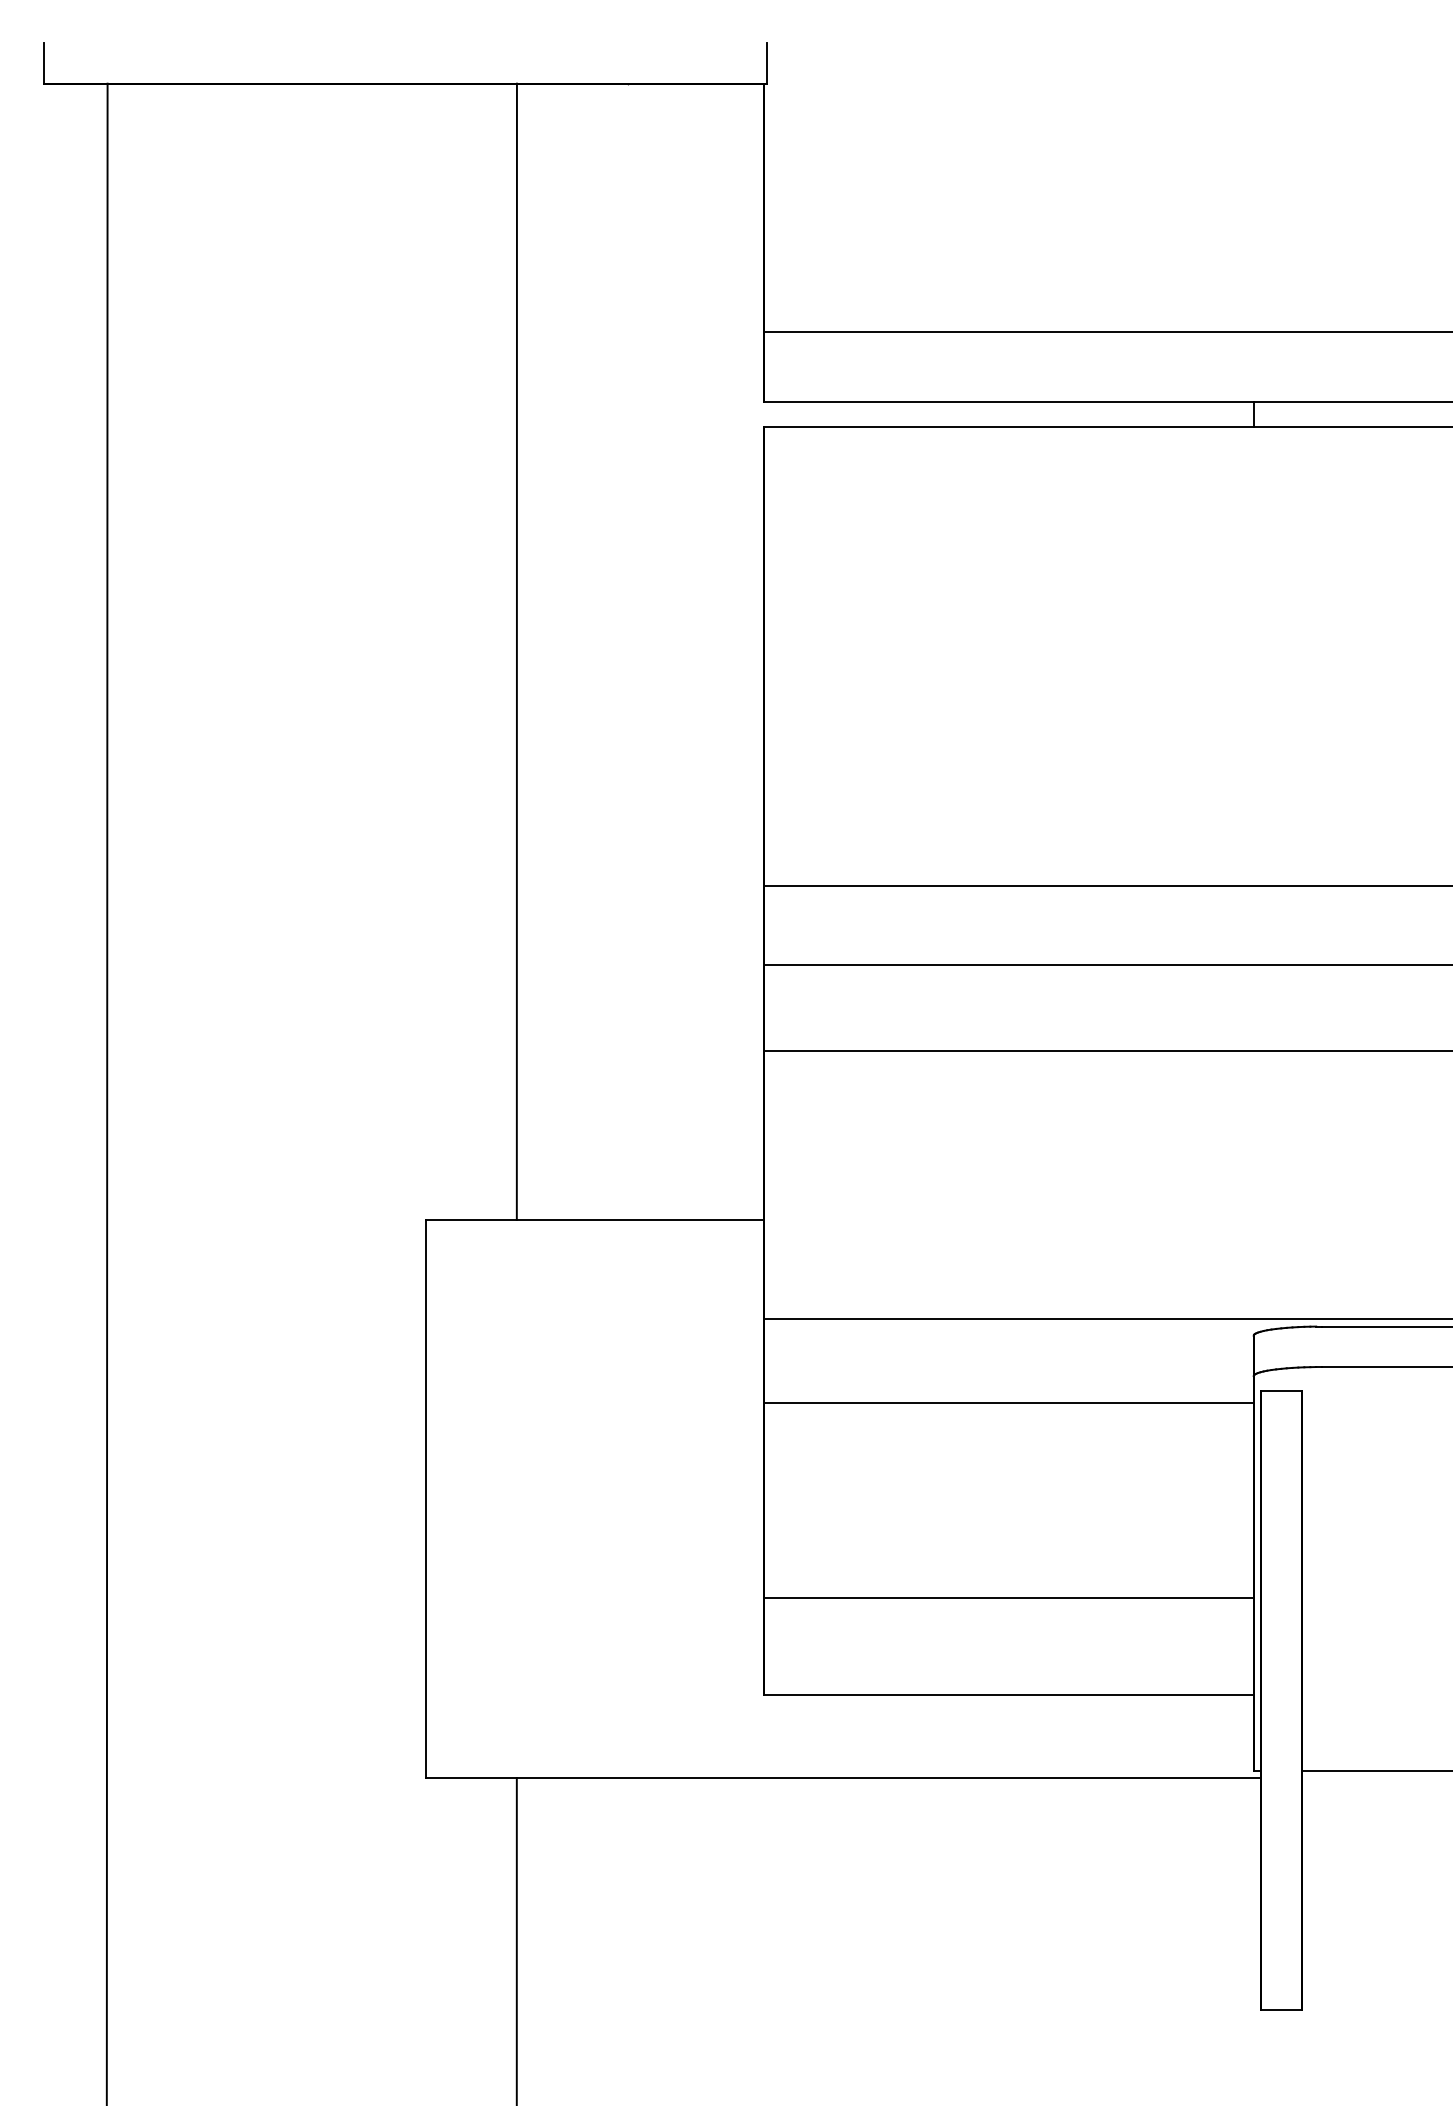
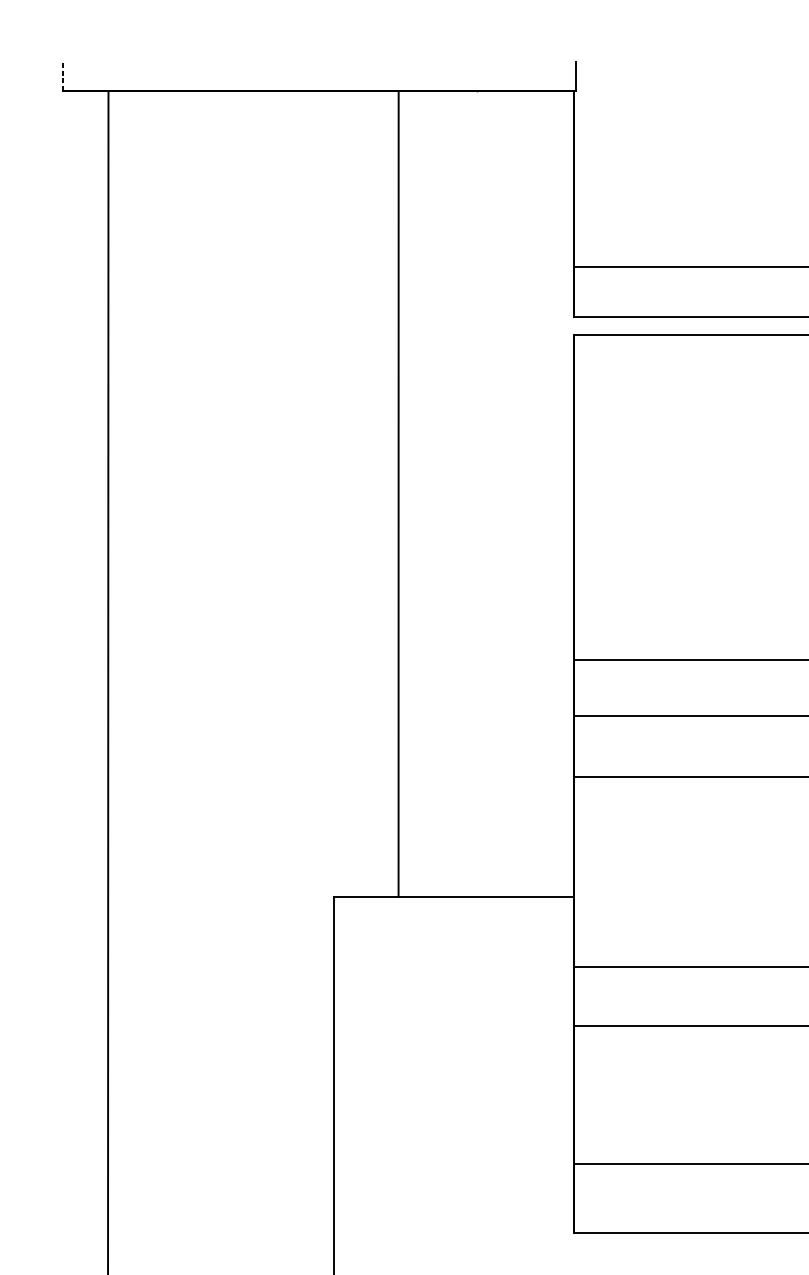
line: (43, 62) -> (63, 76), solid -> dashed

